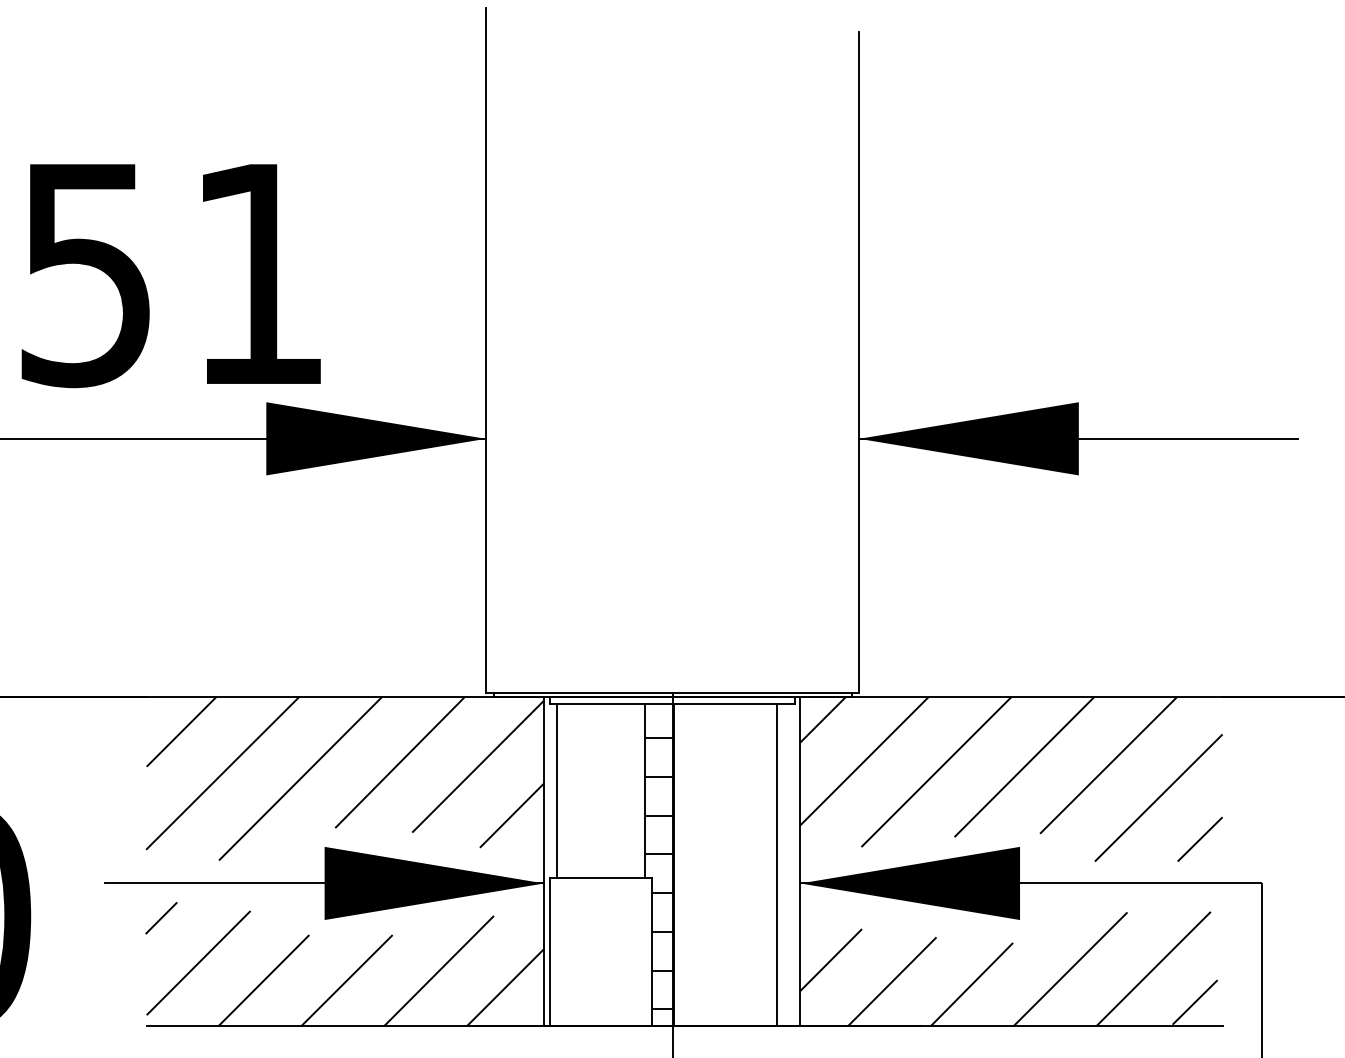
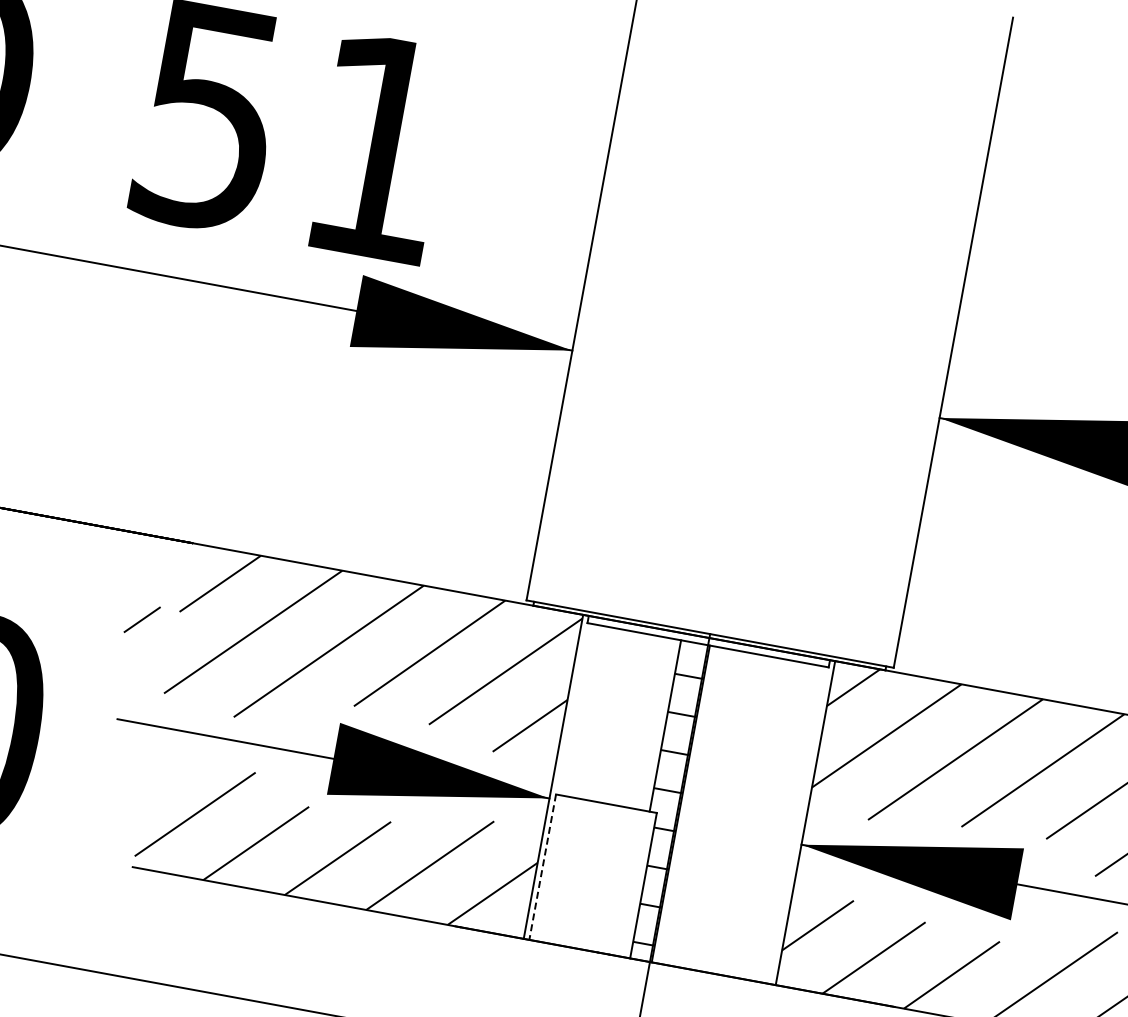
line: (557, 791) -> (579, 710), removed
line: (776, 865) -> (781, 822), removed
line: (161, 918) -> (142, 620), moved
line: (549, 952) -> (542, 867), solid -> dashed

